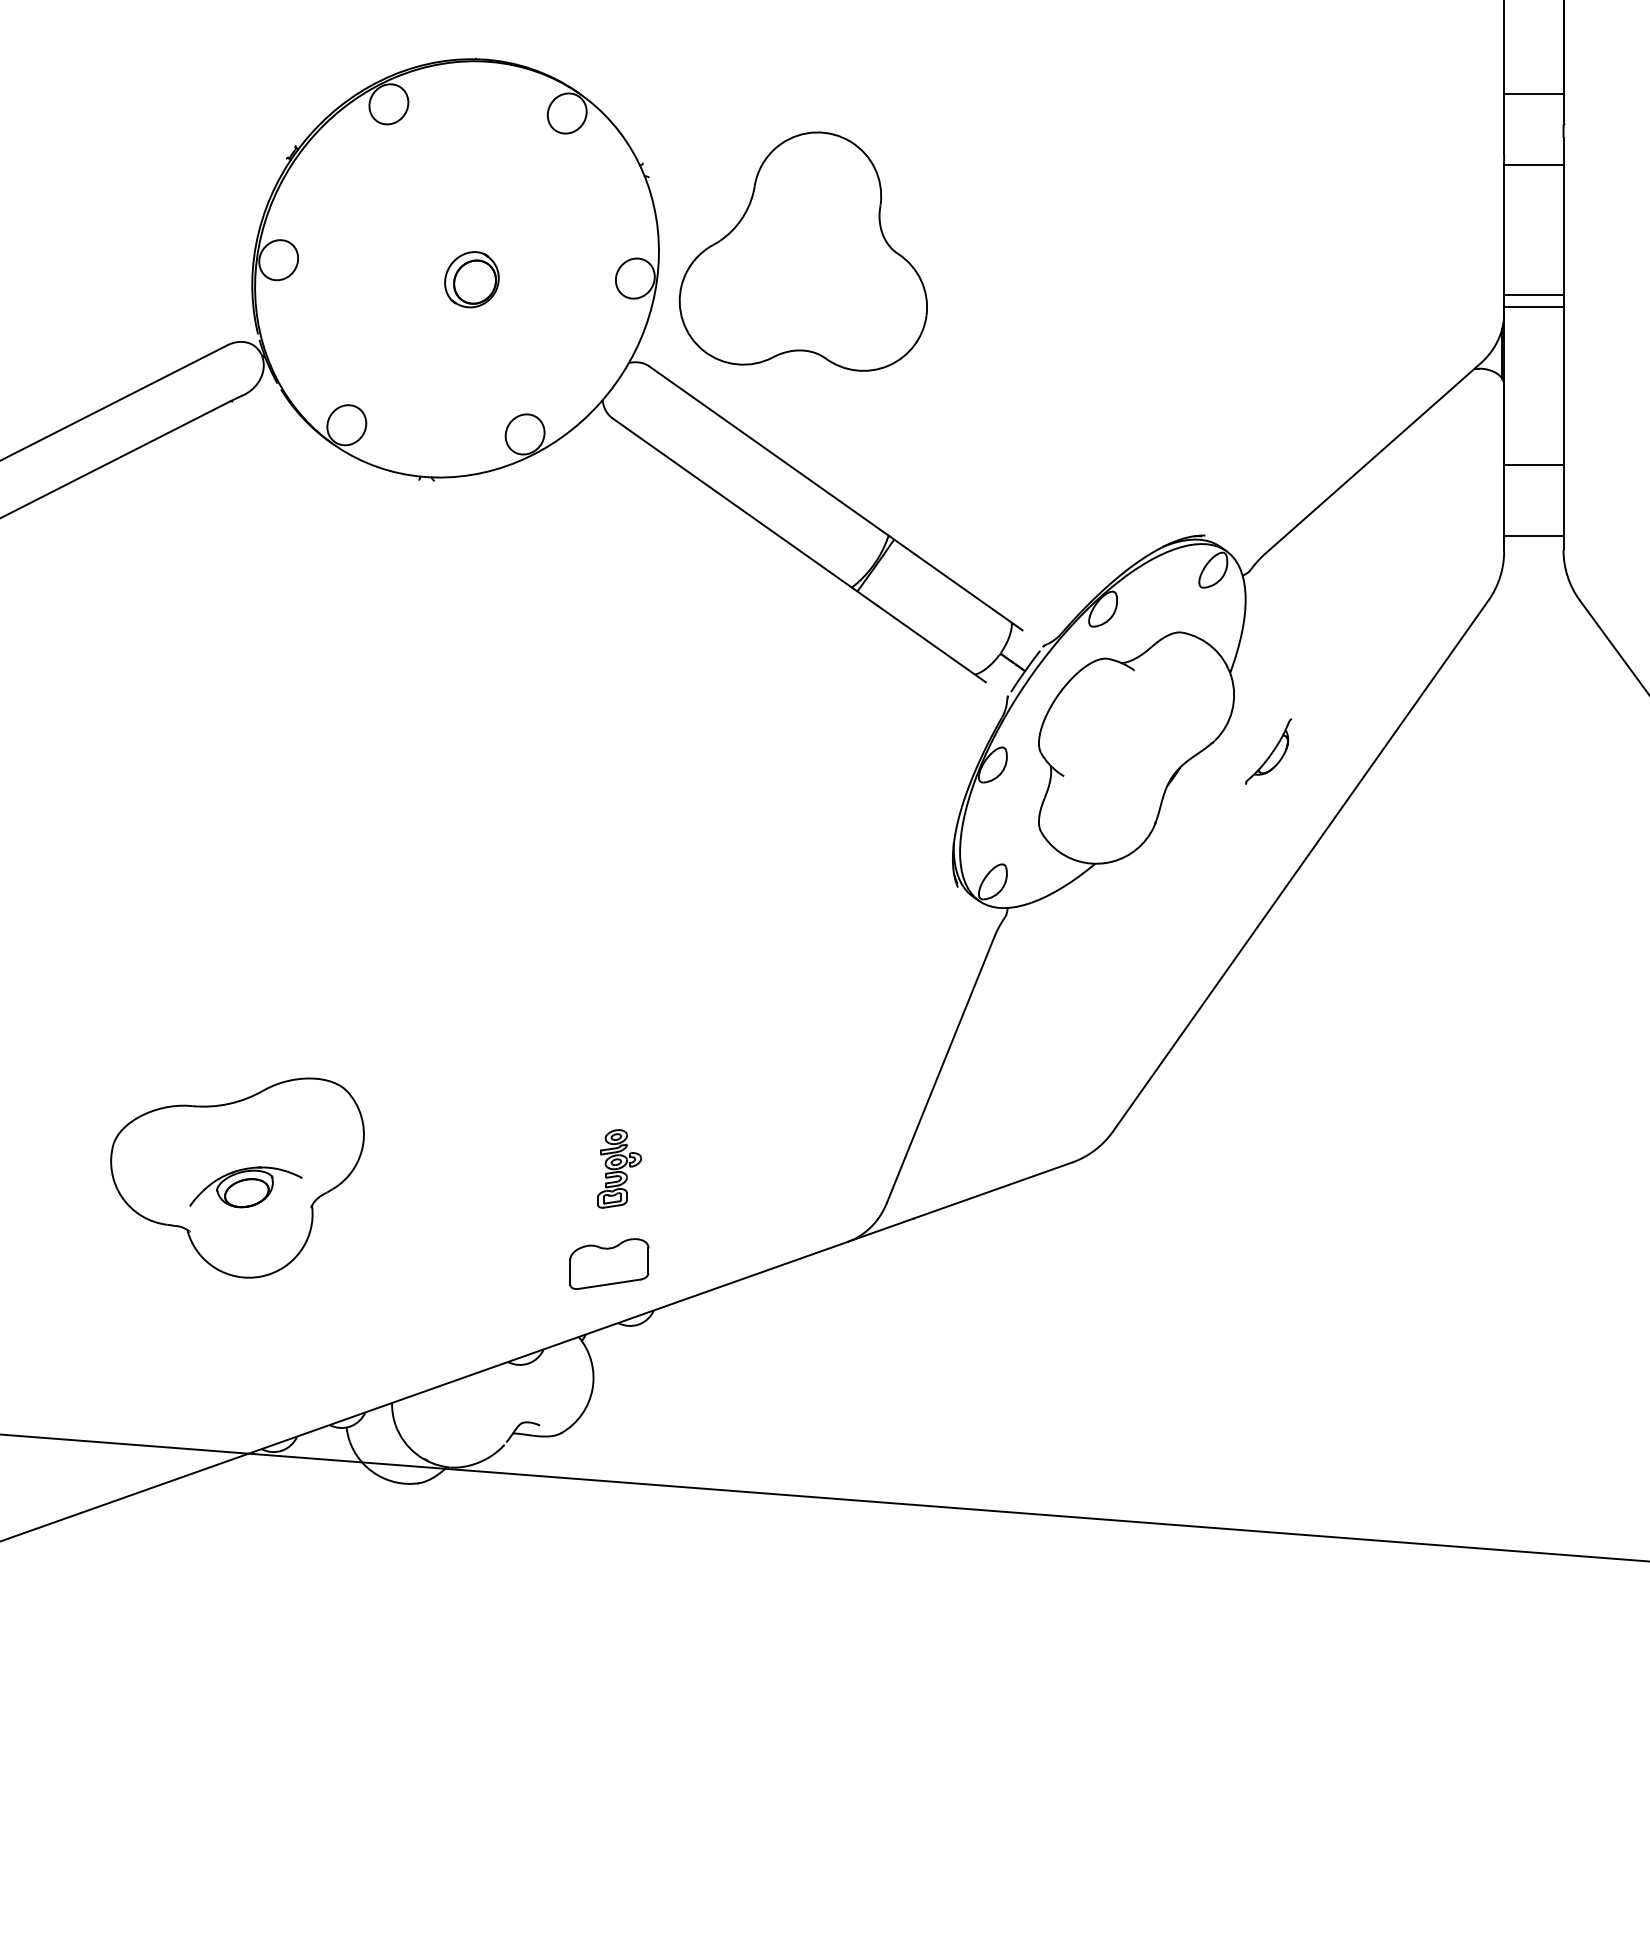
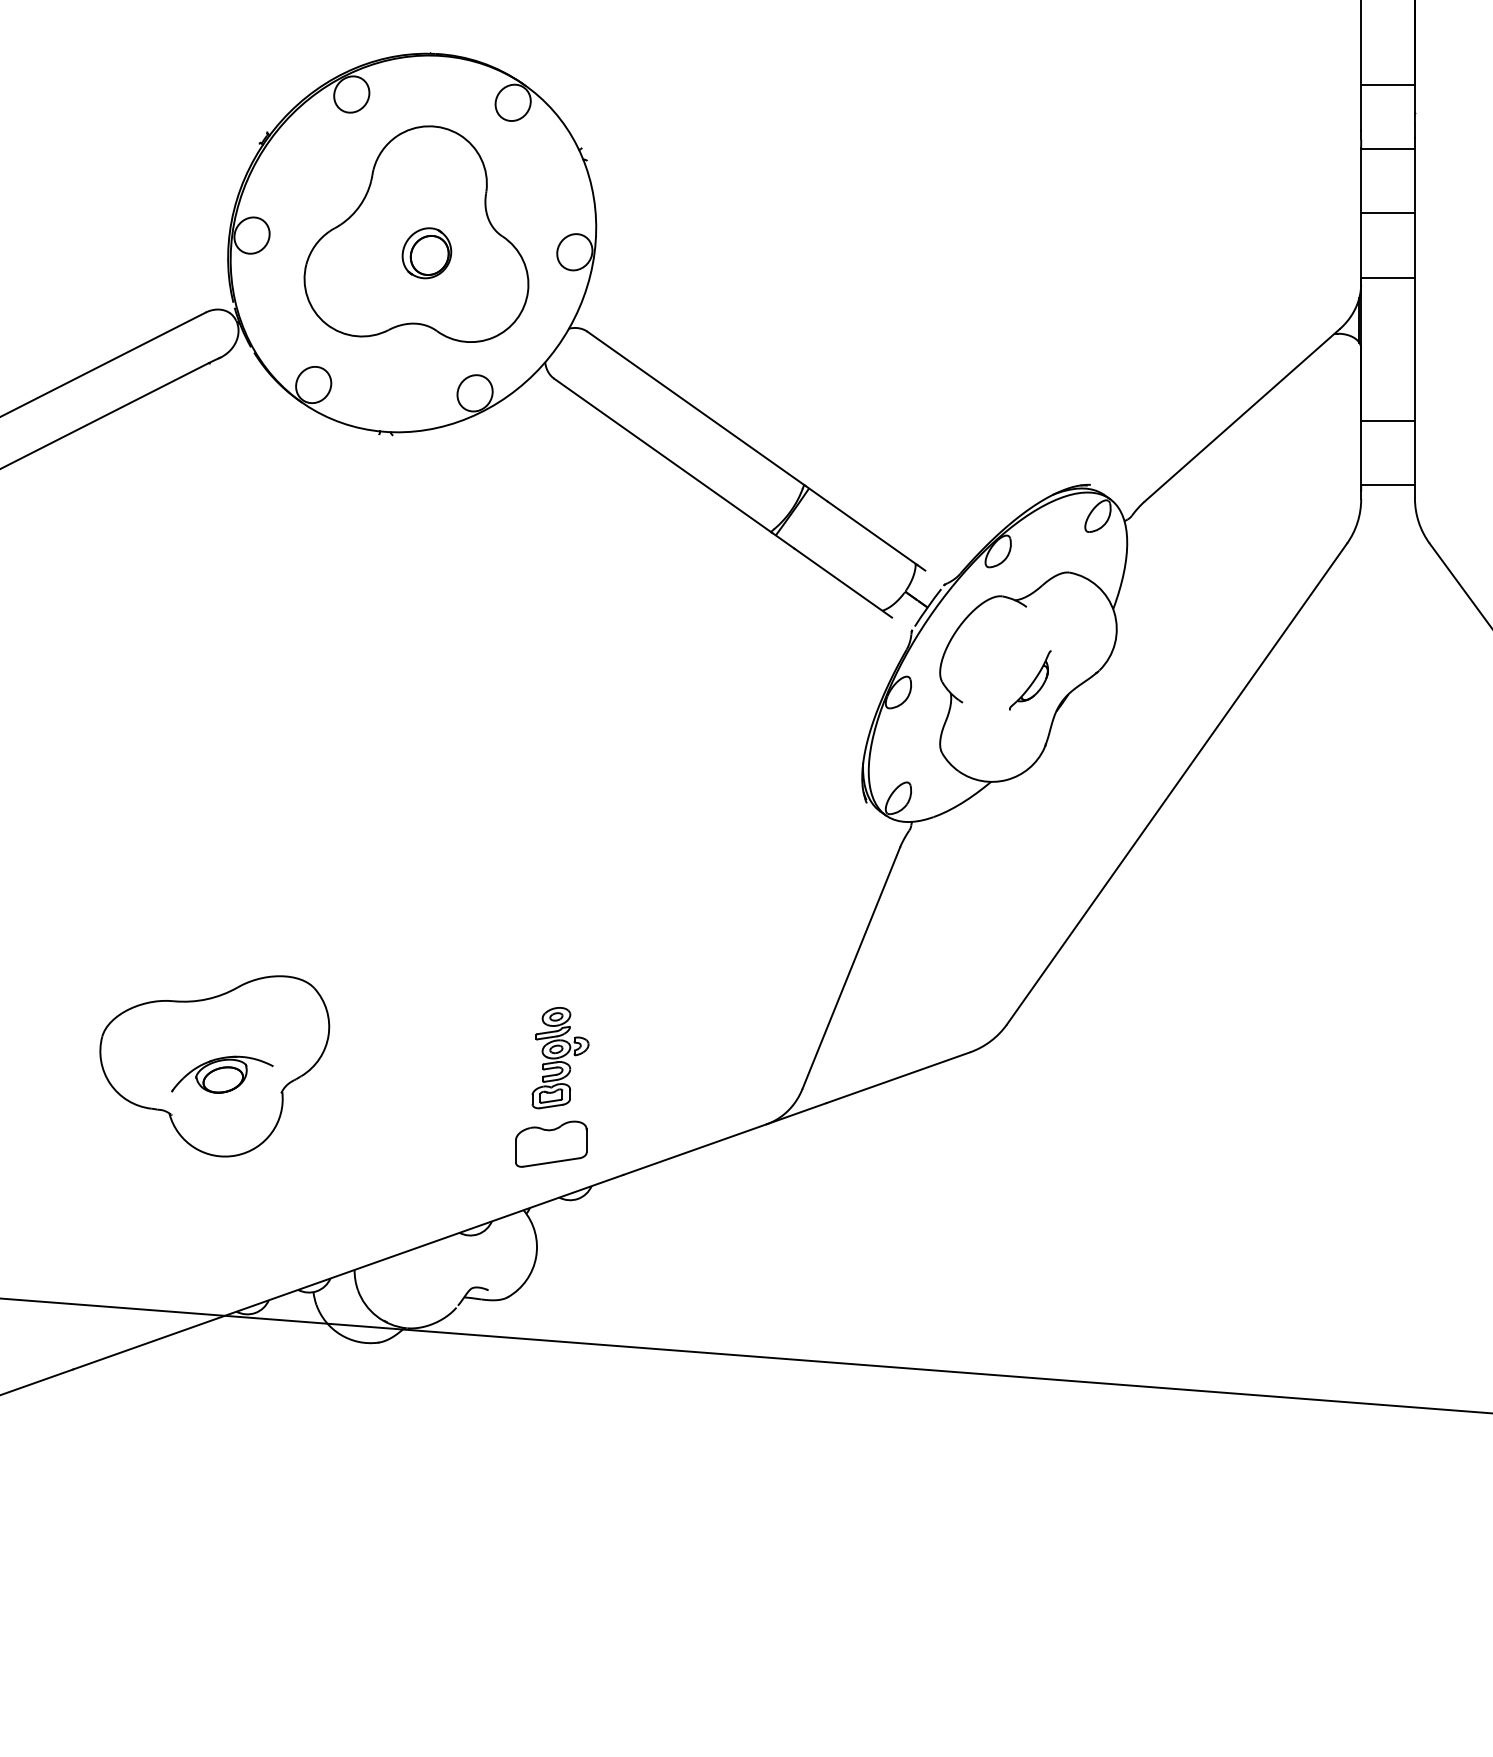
part: (802, 251) -> (415, 234), moved
line: (1533, 295) -> (1387, 213), moved
part: (1268, 751) -> (1030, 680), moved
part: (619, 1168) -> (560, 1057), size x1.43

